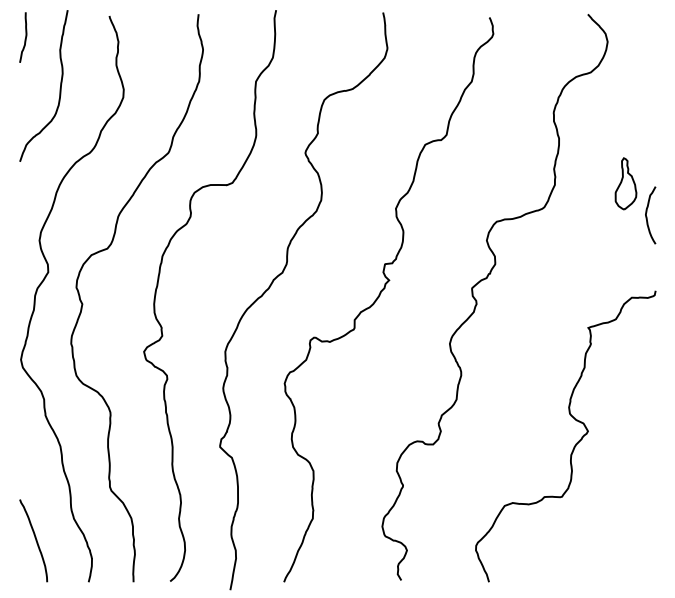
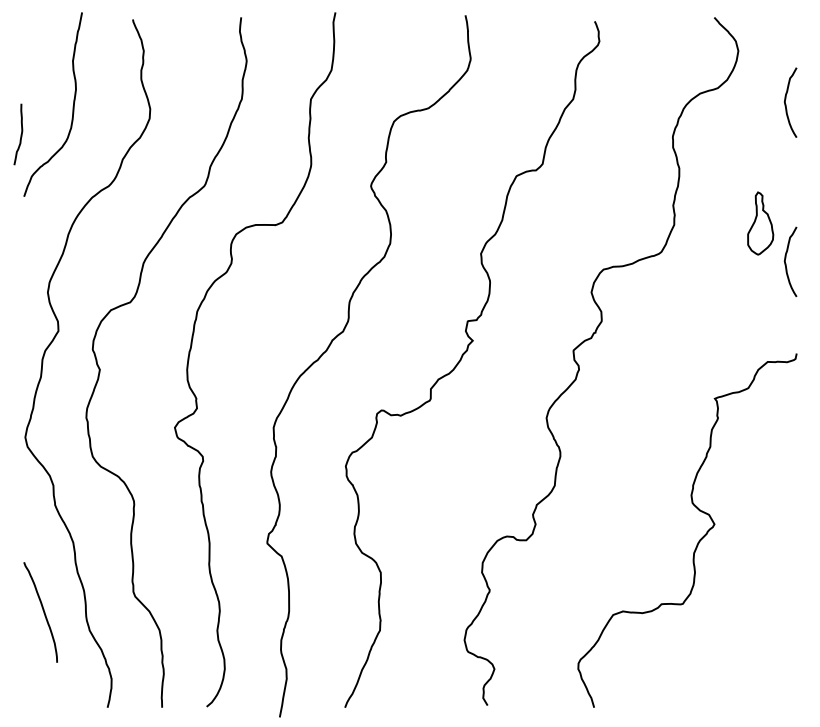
curve: (25, 37) -> (21, 134), moved
curve: (647, 85) -> (786, 104), added
curve: (35, 540) -> (42, 612), moved

